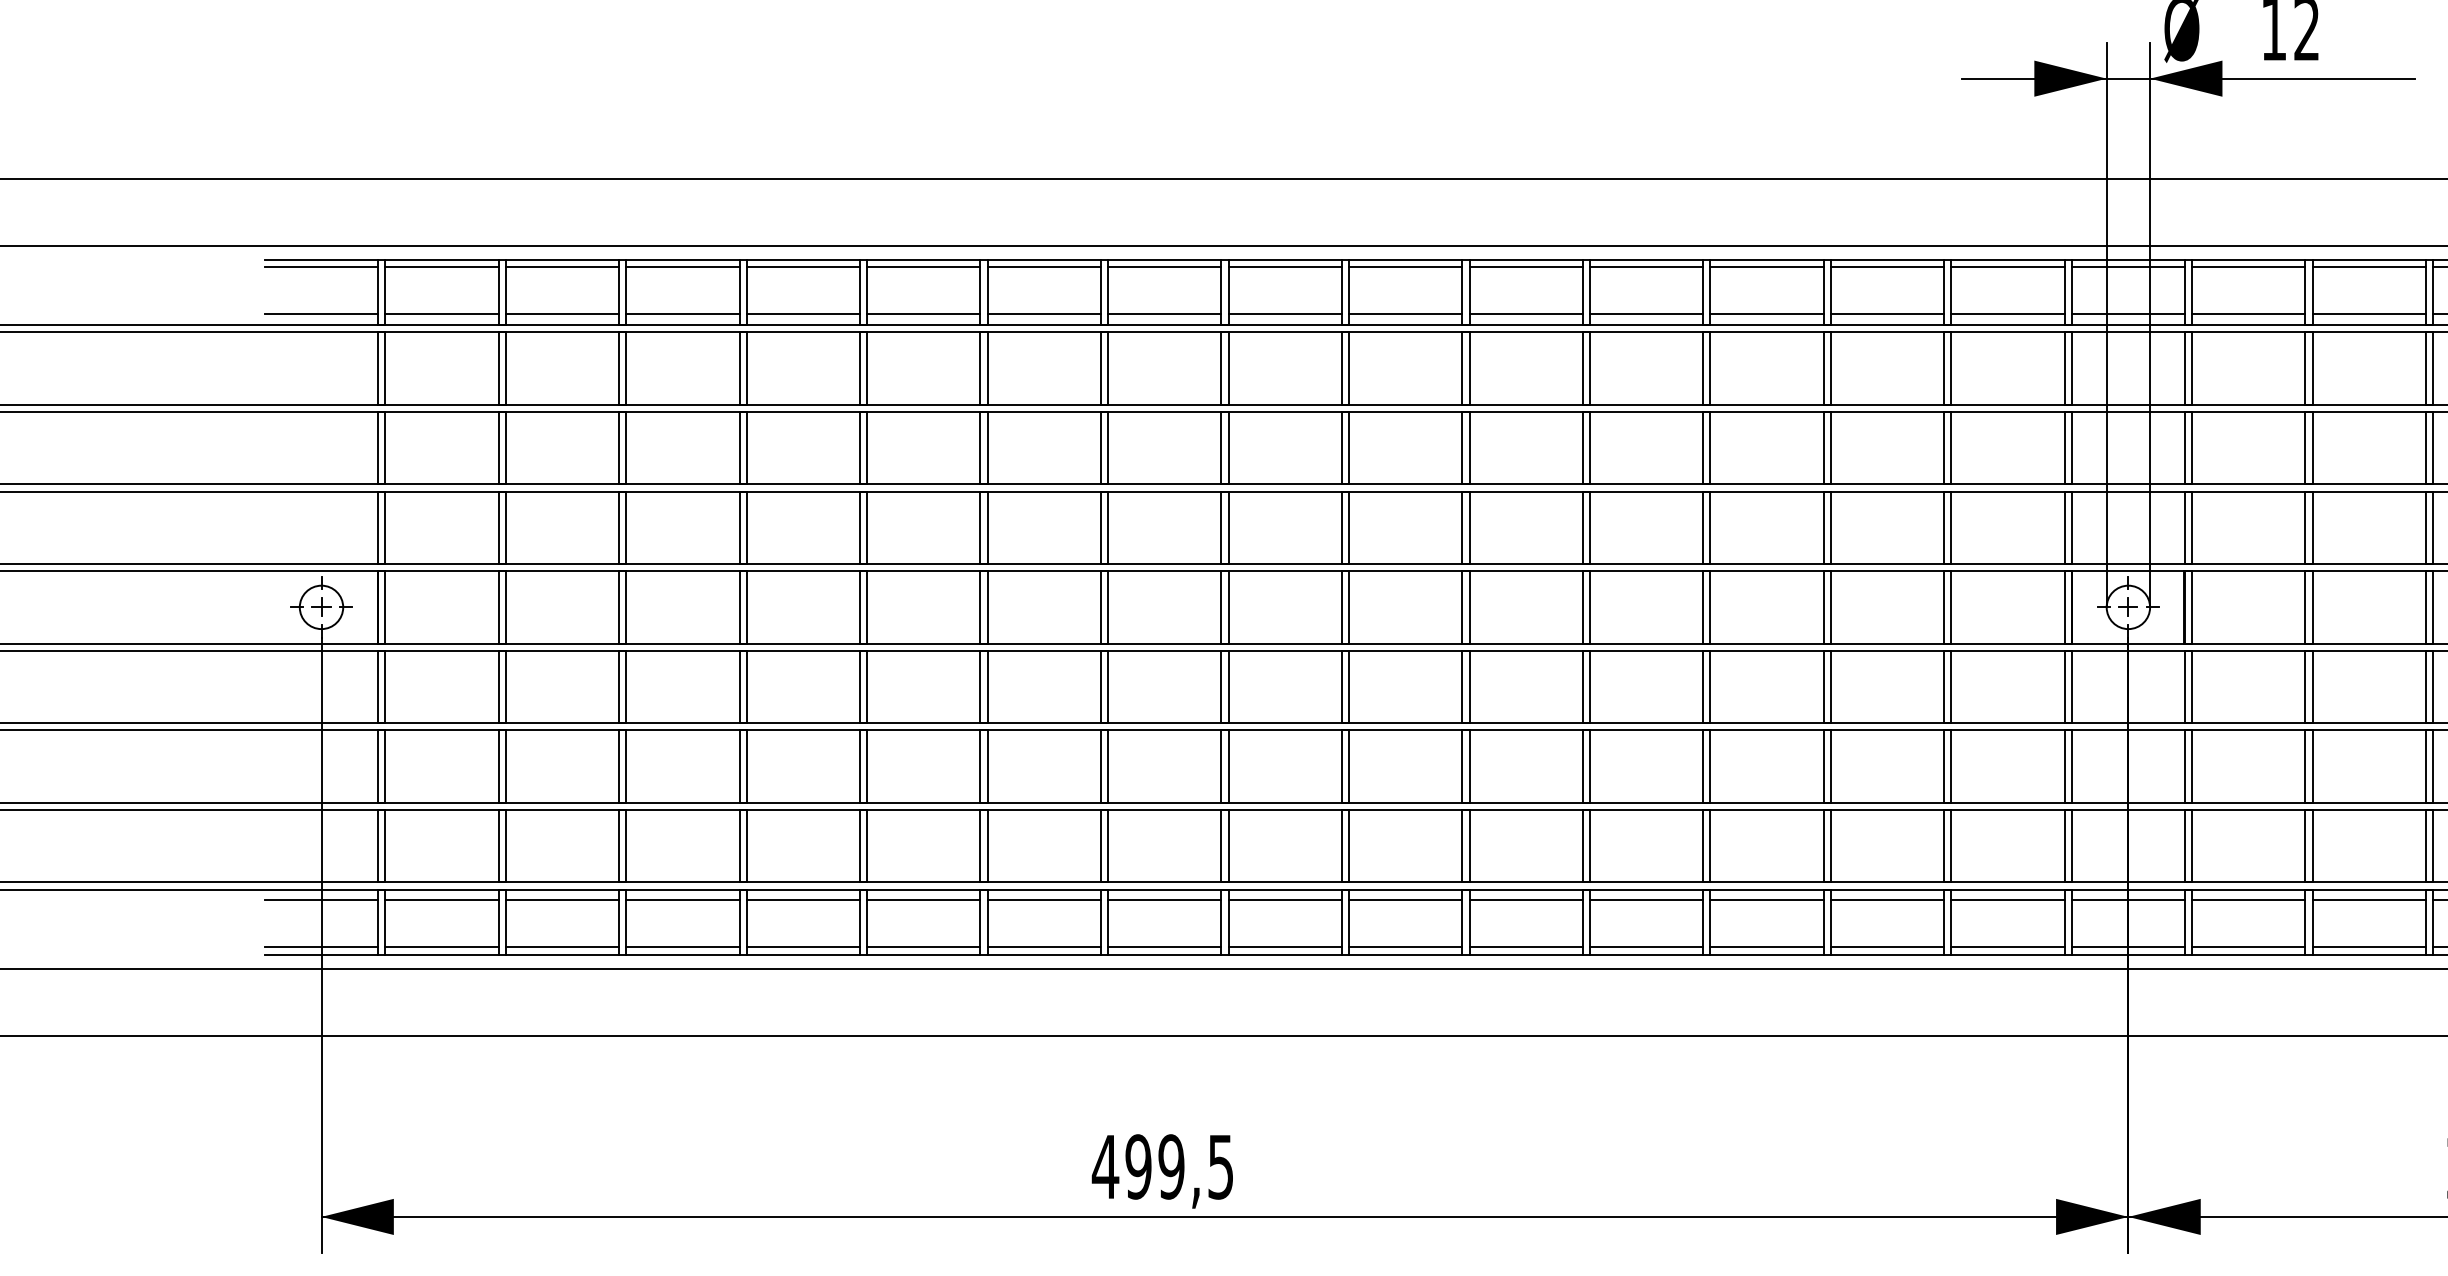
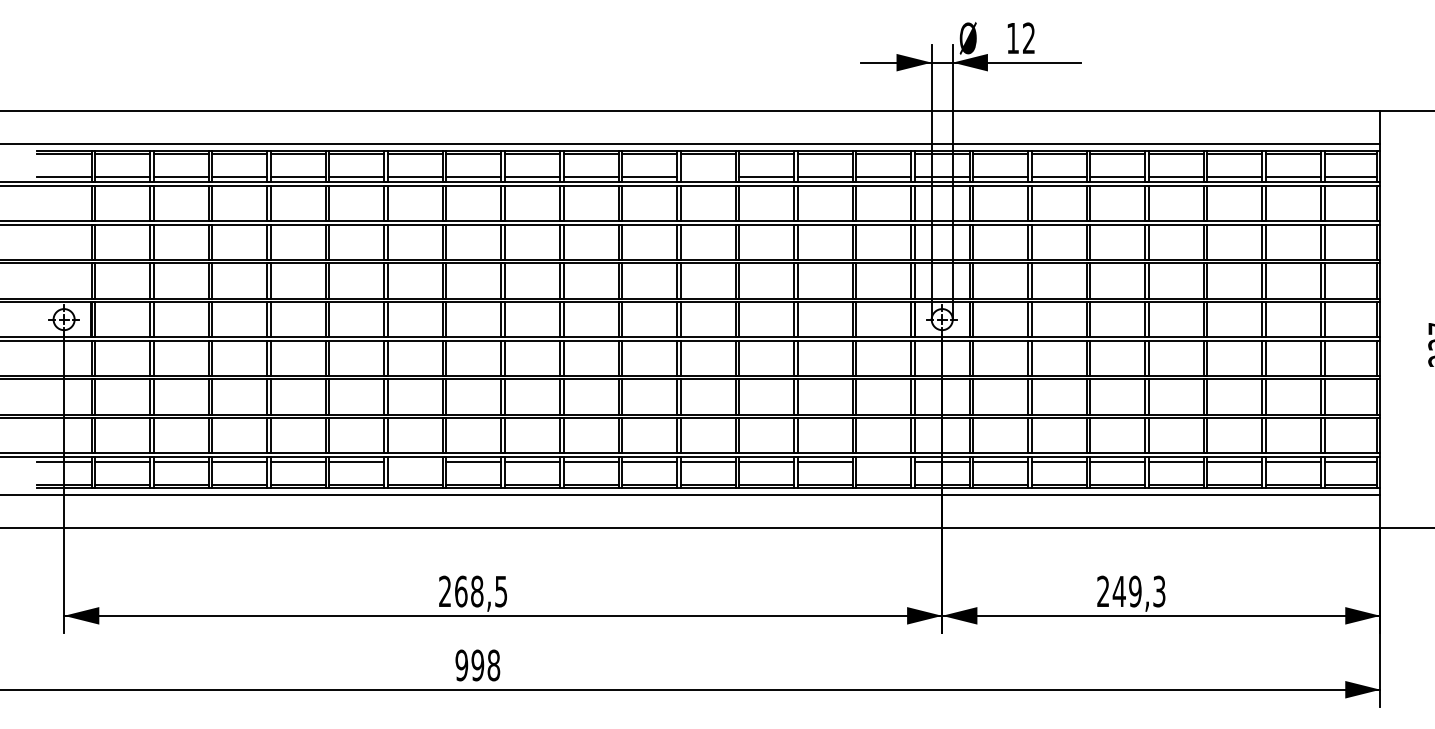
line: (1645, 314) -> (707, 177), removed
line: (1042, 901) -> (414, 462), removed
line: (2007, 901) -> (883, 462), removed
text: (1137, 1166) -> (460, 591), 499,5 -> 268,5

